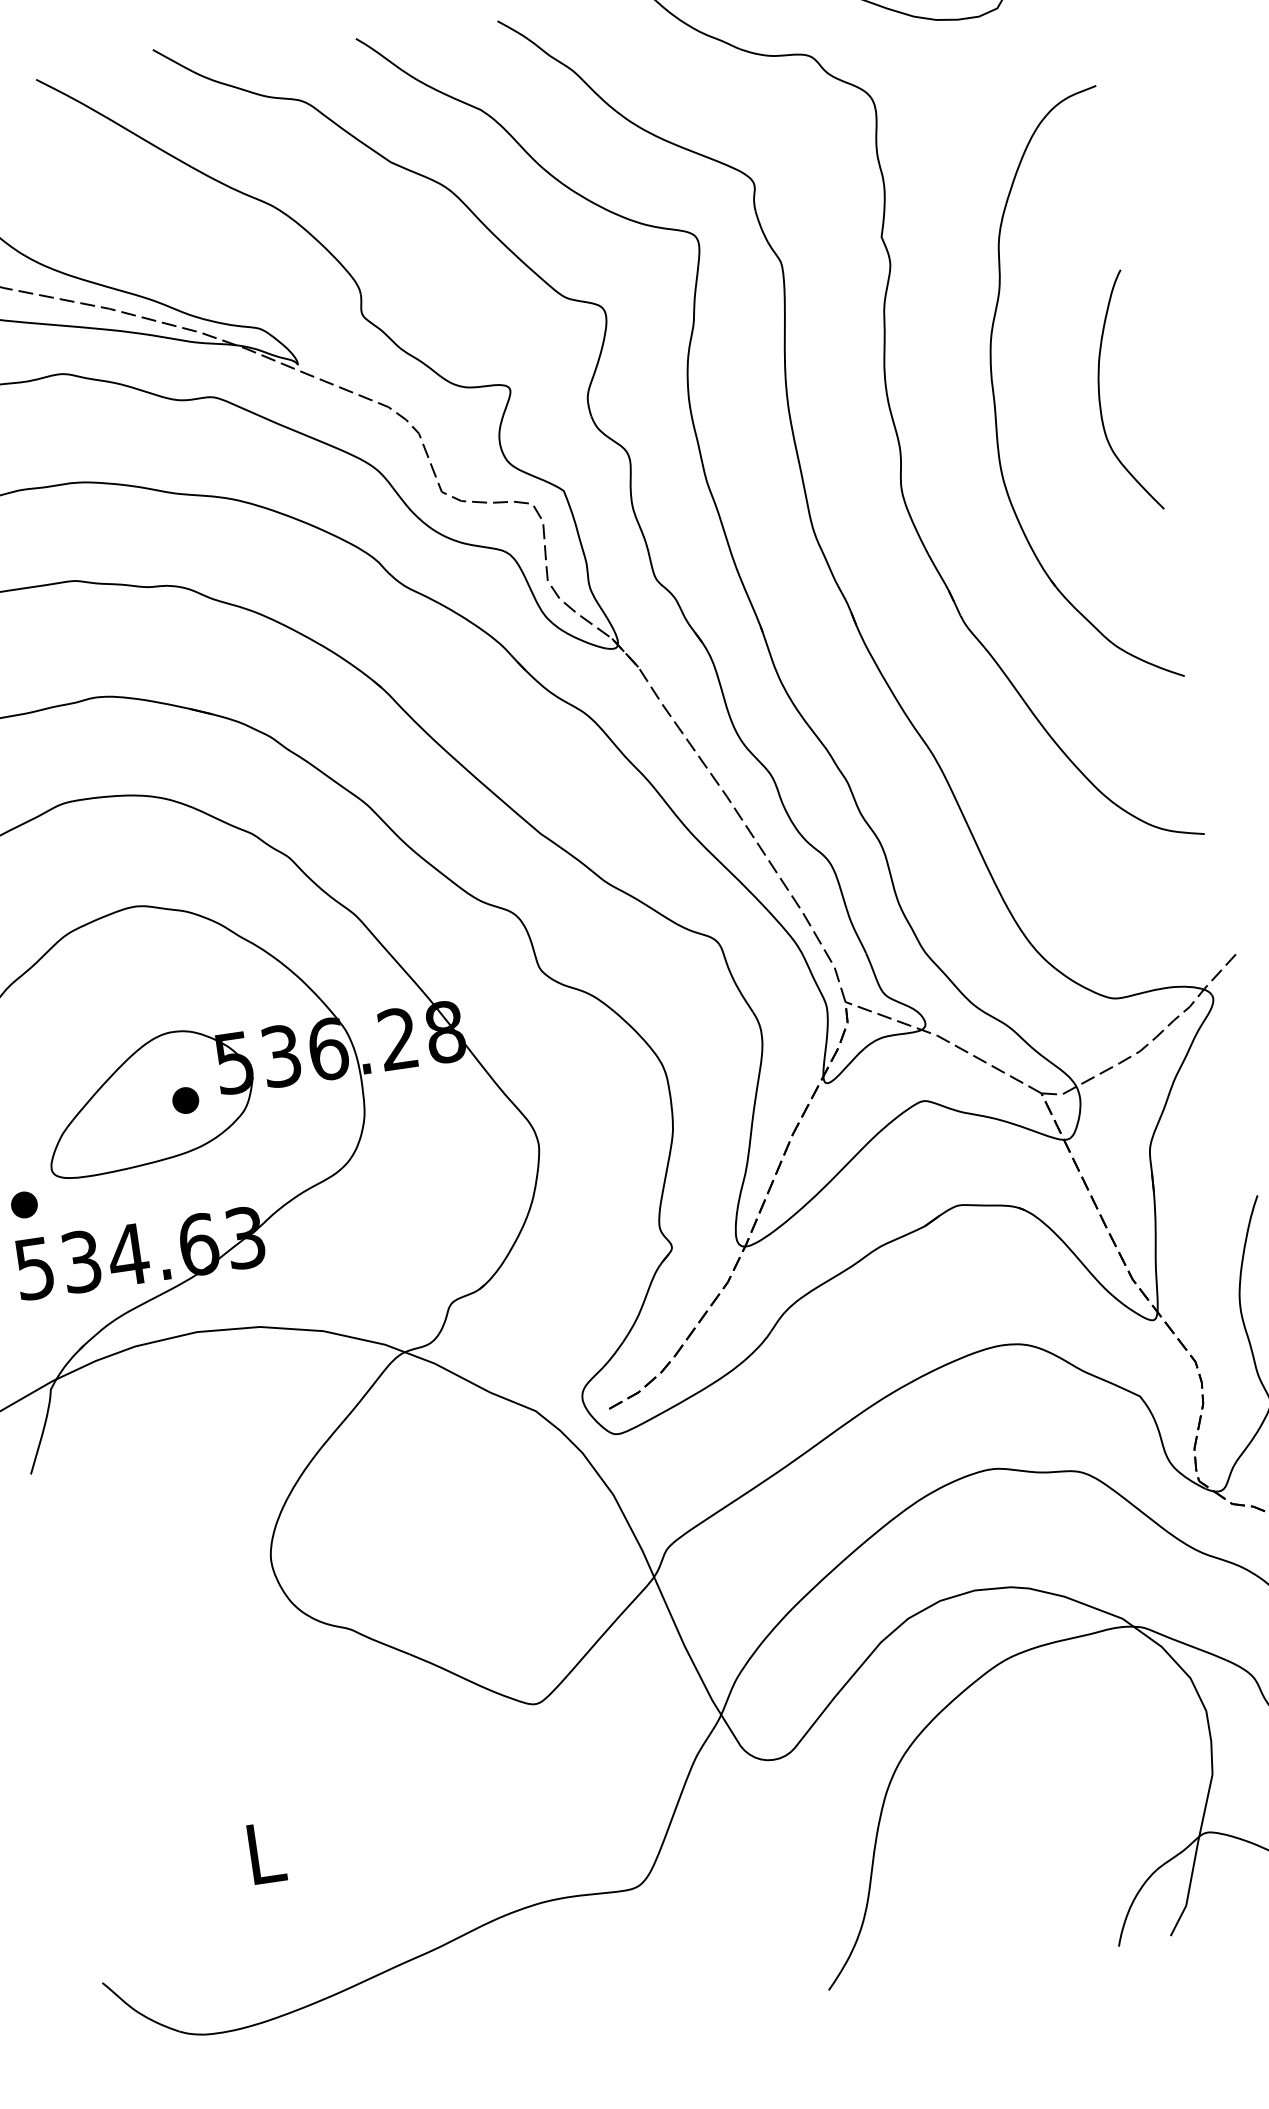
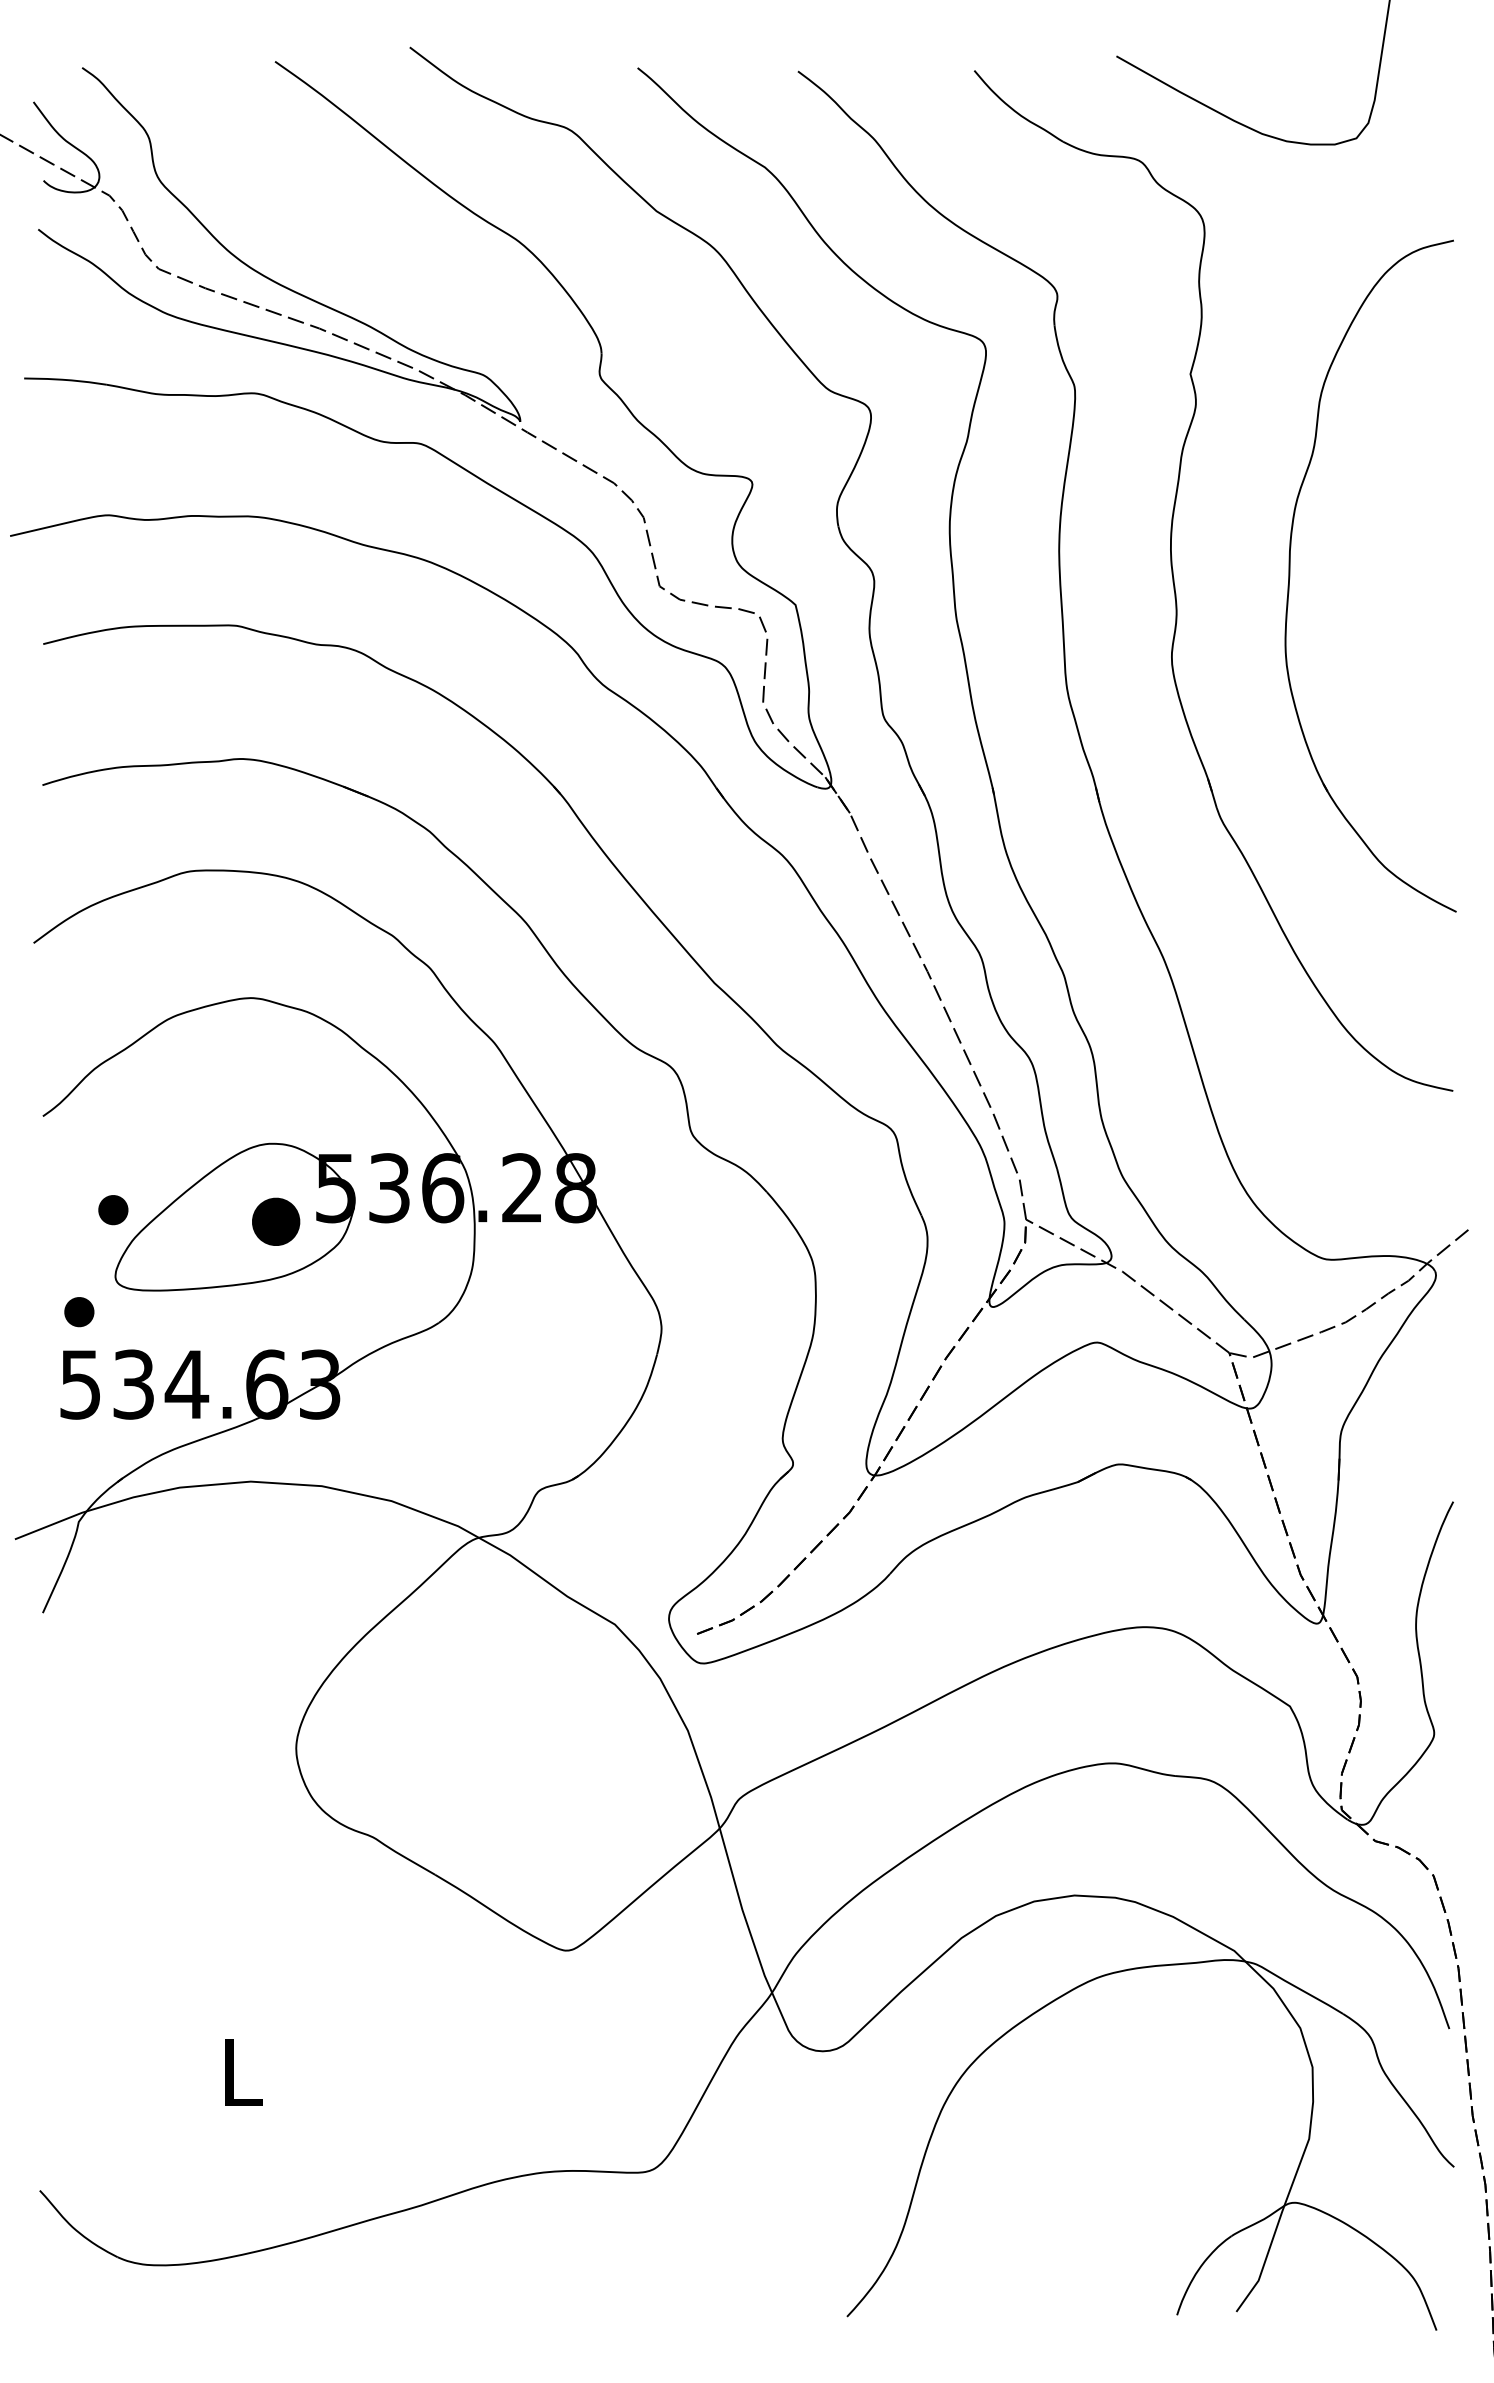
curve: (1100, 392) -> (1408, 582), removed
part: (185, 1100) -> (275, 1222), size x1.6
part: (41, 1111) -> (113, 1210), added

